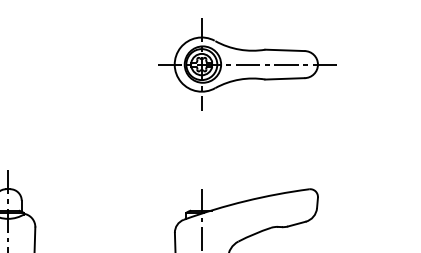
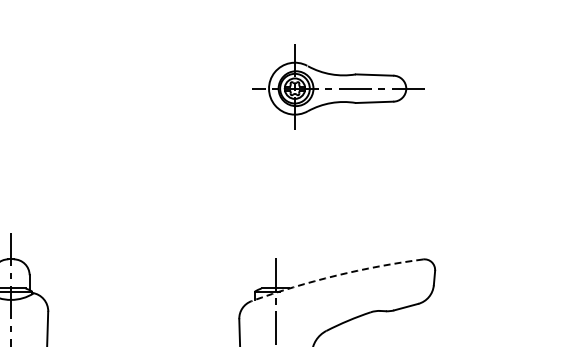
part: (247, 64) -> (338, 88), size x0.7
arc: (245, 201) -> (336, 275), solid -> dashed

